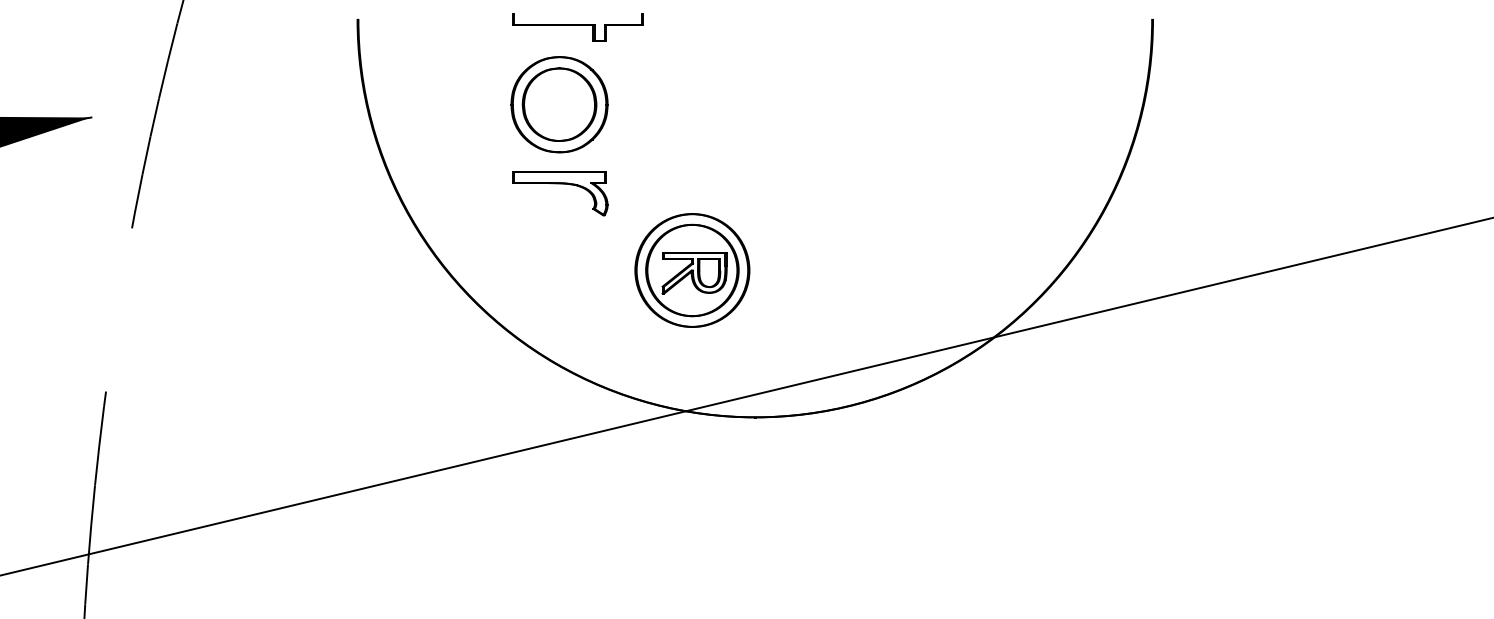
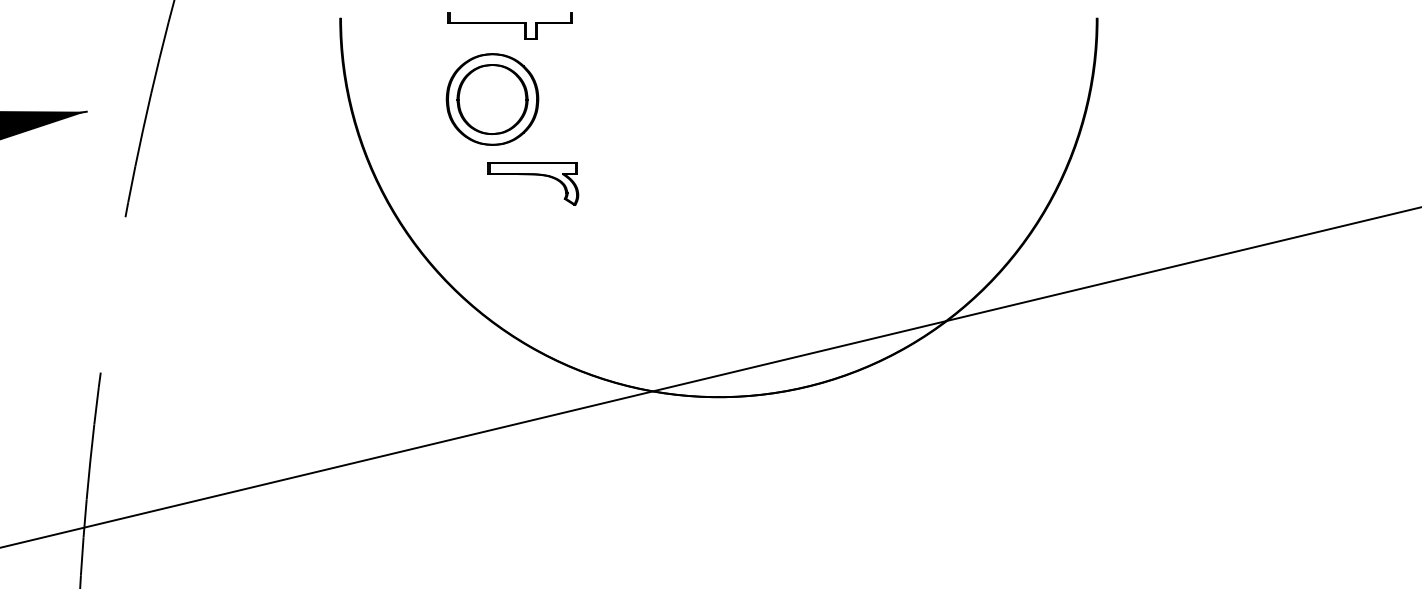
part: (577, 26) -> (509, 25), moved
part: (559, 104) -> (492, 99), moved
part: (691, 269) -> (658, 256), removed

